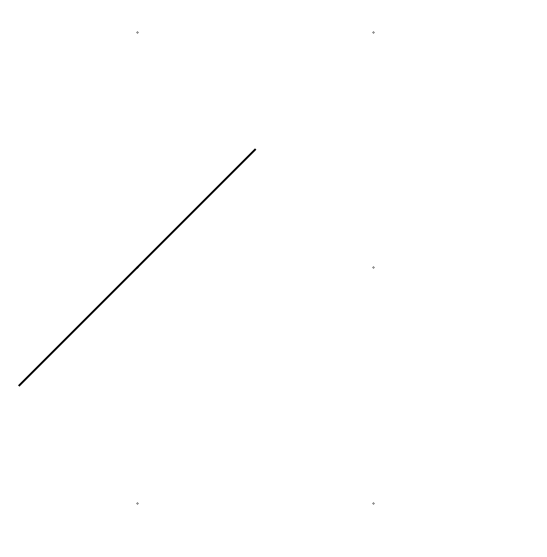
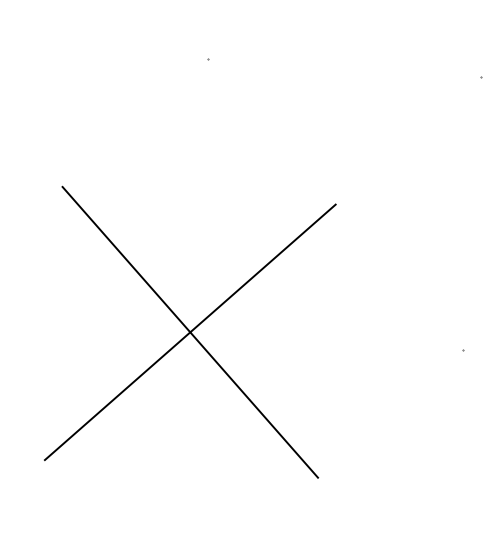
line: (137, 267) -> (190, 332), added

